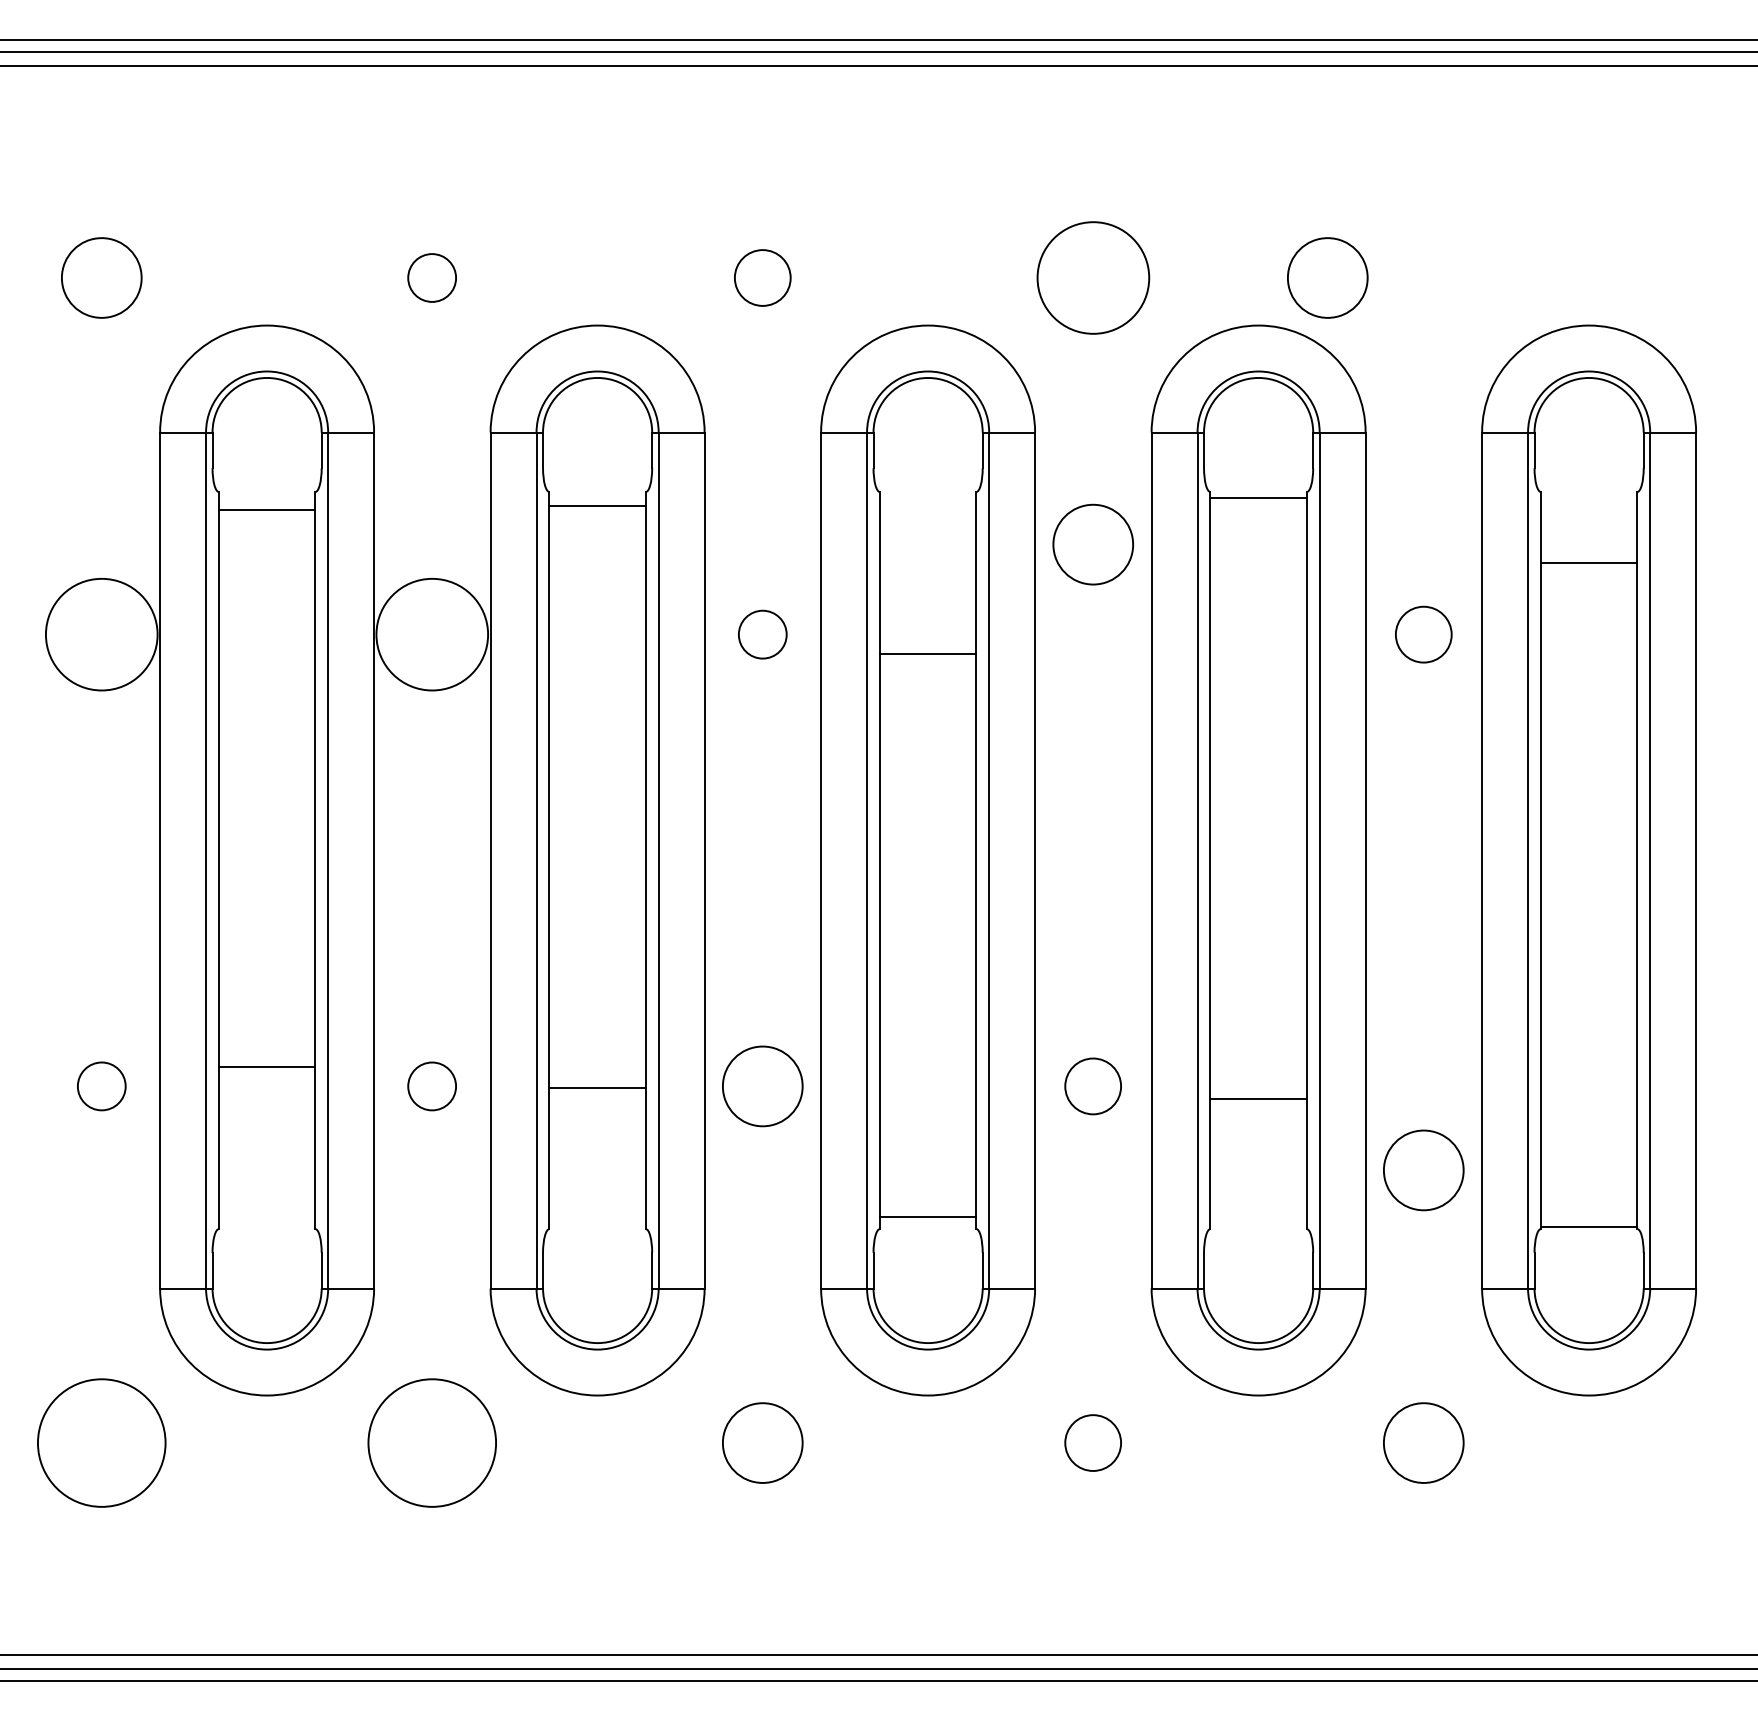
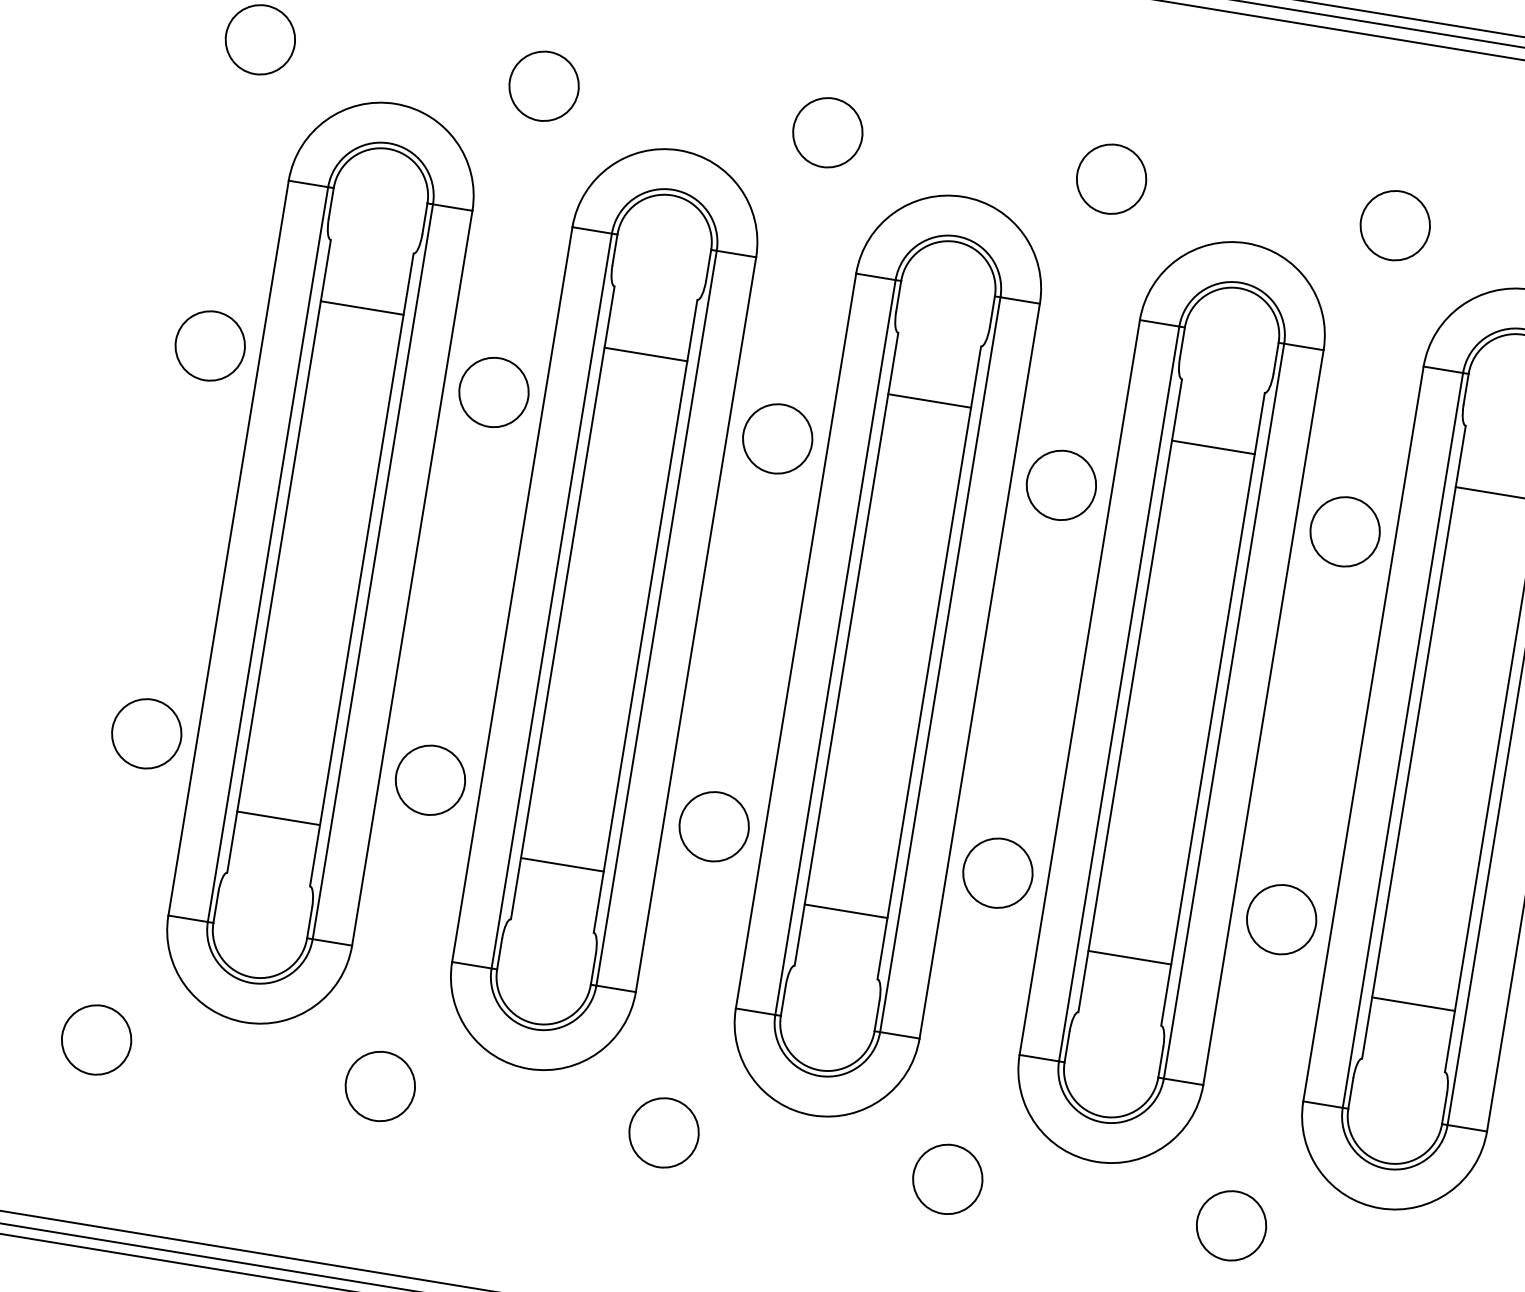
circle: (431, 277) -> (543, 85), size x1.67
circle: (762, 277) -> (827, 132), size x1.43
circle: (1092, 277) -> (1110, 178), size x0.71
circle: (1327, 277) -> (1395, 225), moved
line: (1258, 498) -> (1213, 447), moved
line: (597, 506) -> (645, 354), moved
line: (266, 510) -> (361, 308), moved
circle: (1092, 544) -> (1060, 485), moved
circle: (101, 634) -> (210, 345), size x0.71
circle: (432, 634) -> (494, 392), size x0.71
circle: (762, 634) -> (777, 438), size x1.67
circle: (1423, 634) -> (1344, 531), size x1.43
line: (927, 654) -> (929, 401), moved
line: (266, 1066) -> (278, 818), moved
circle: (101, 1086) -> (146, 733), size x1.67
circle: (431, 1086) -> (429, 780), size x1.67
circle: (1092, 1086) -> (997, 873), size x1.43
line: (597, 1087) -> (562, 864), moved
line: (1258, 1098) -> (1129, 957), moved
circle: (1423, 1170) -> (1281, 919), moved
line: (927, 1216) -> (845, 910), moved
line: (1588, 1226) -> (1413, 1003), moved
circle: (101, 1442) -> (96, 1039), size x0.62
circle: (432, 1442) -> (380, 1086), size x0.62
circle: (1092, 1442) -> (947, 1178), size x1.43

